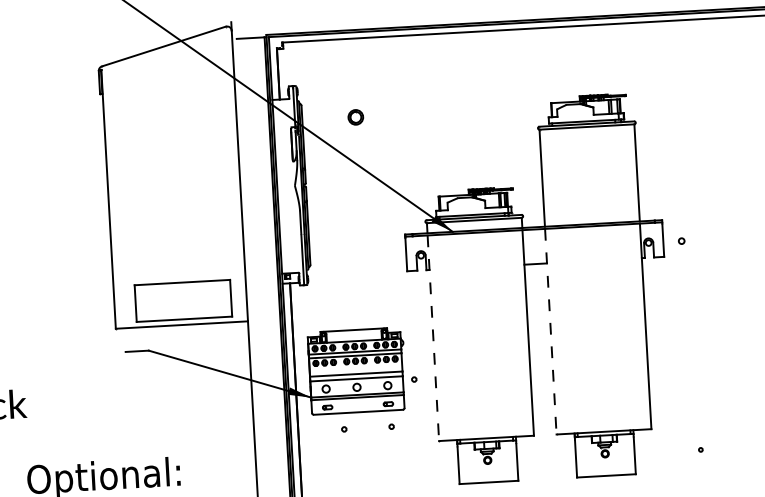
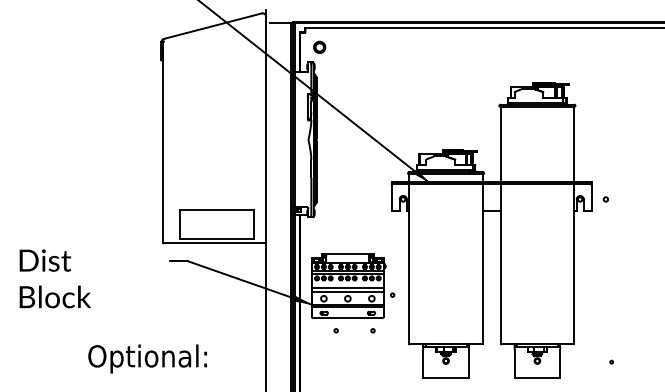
part: (355, 116) -> (319, 46), moved
line: (550, 332) -> (500, 264), dashed -> solid
line: (433, 338) -> (409, 264), dashed -> solid

